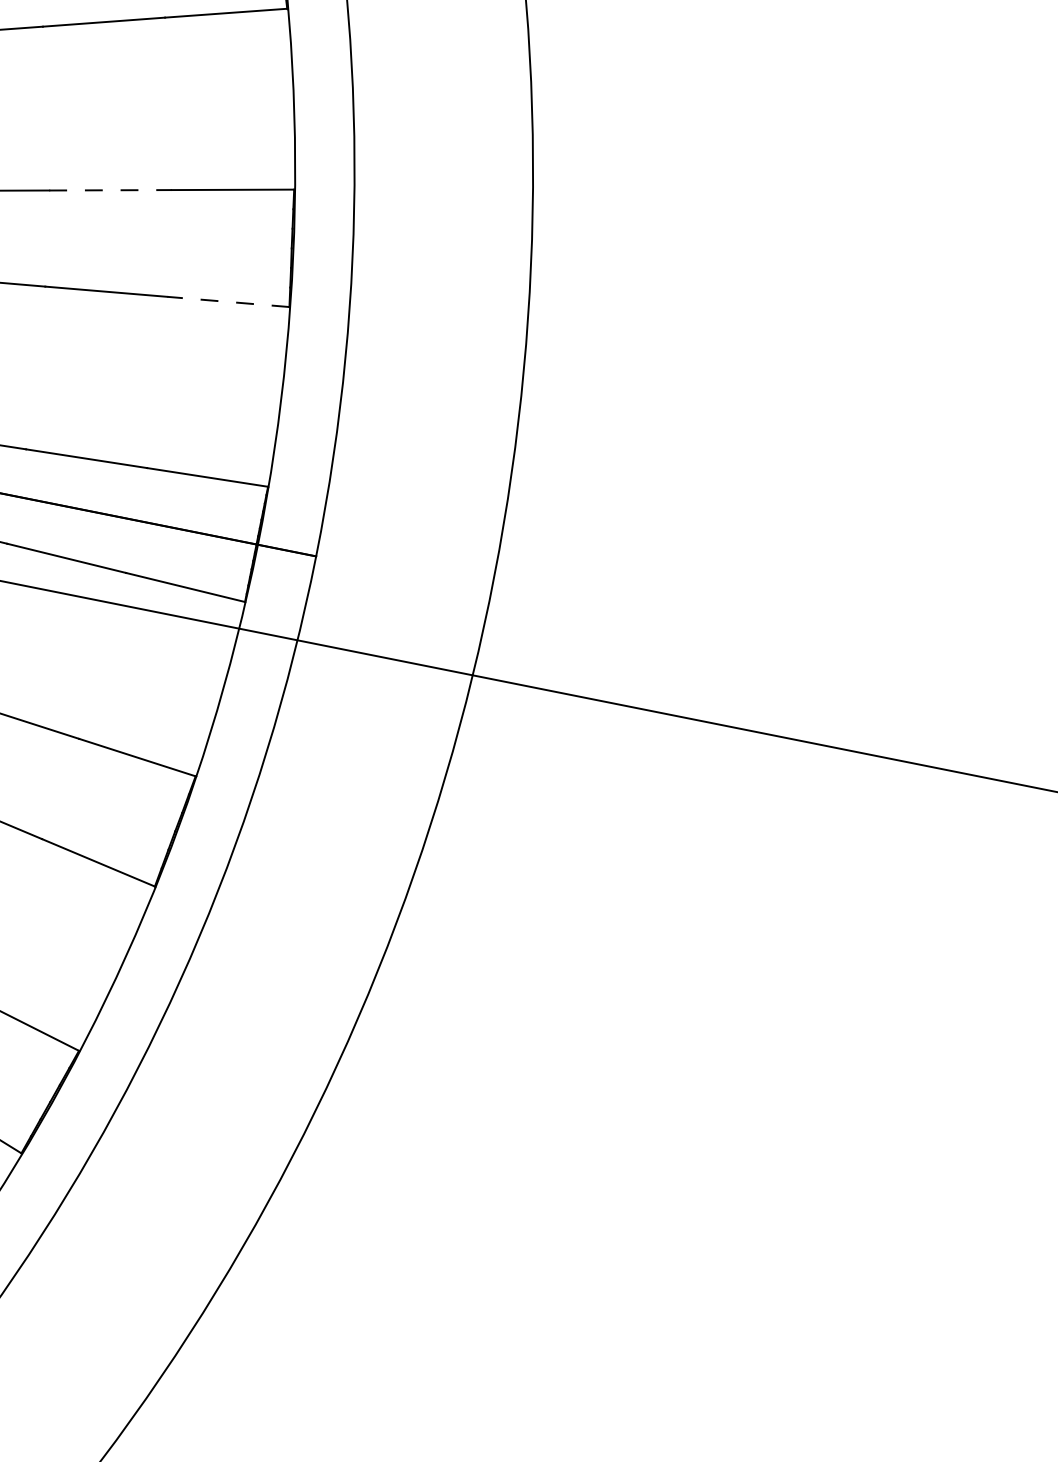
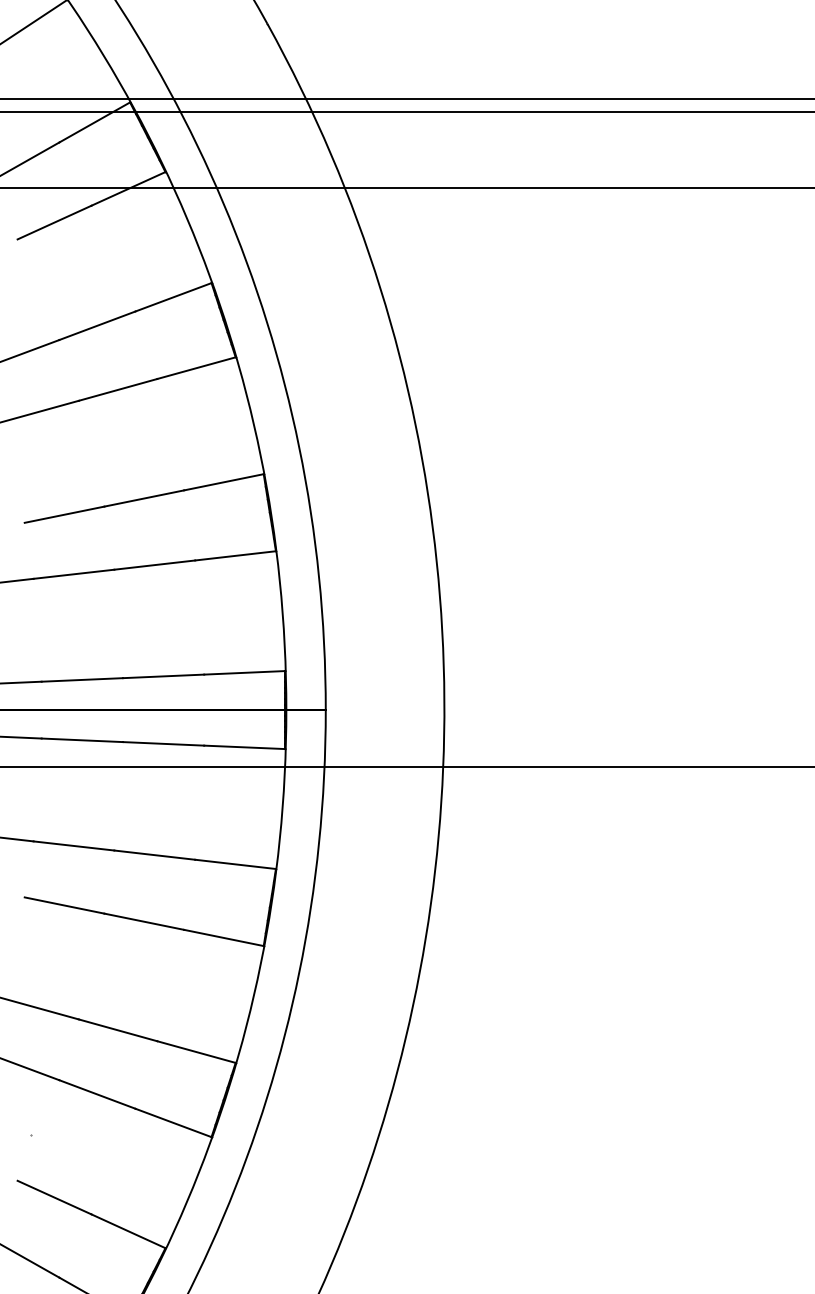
line: (110, 190) -> (144, 498), dashed -> solid
line: (228, 301) -> (235, 555), dashed -> solid

